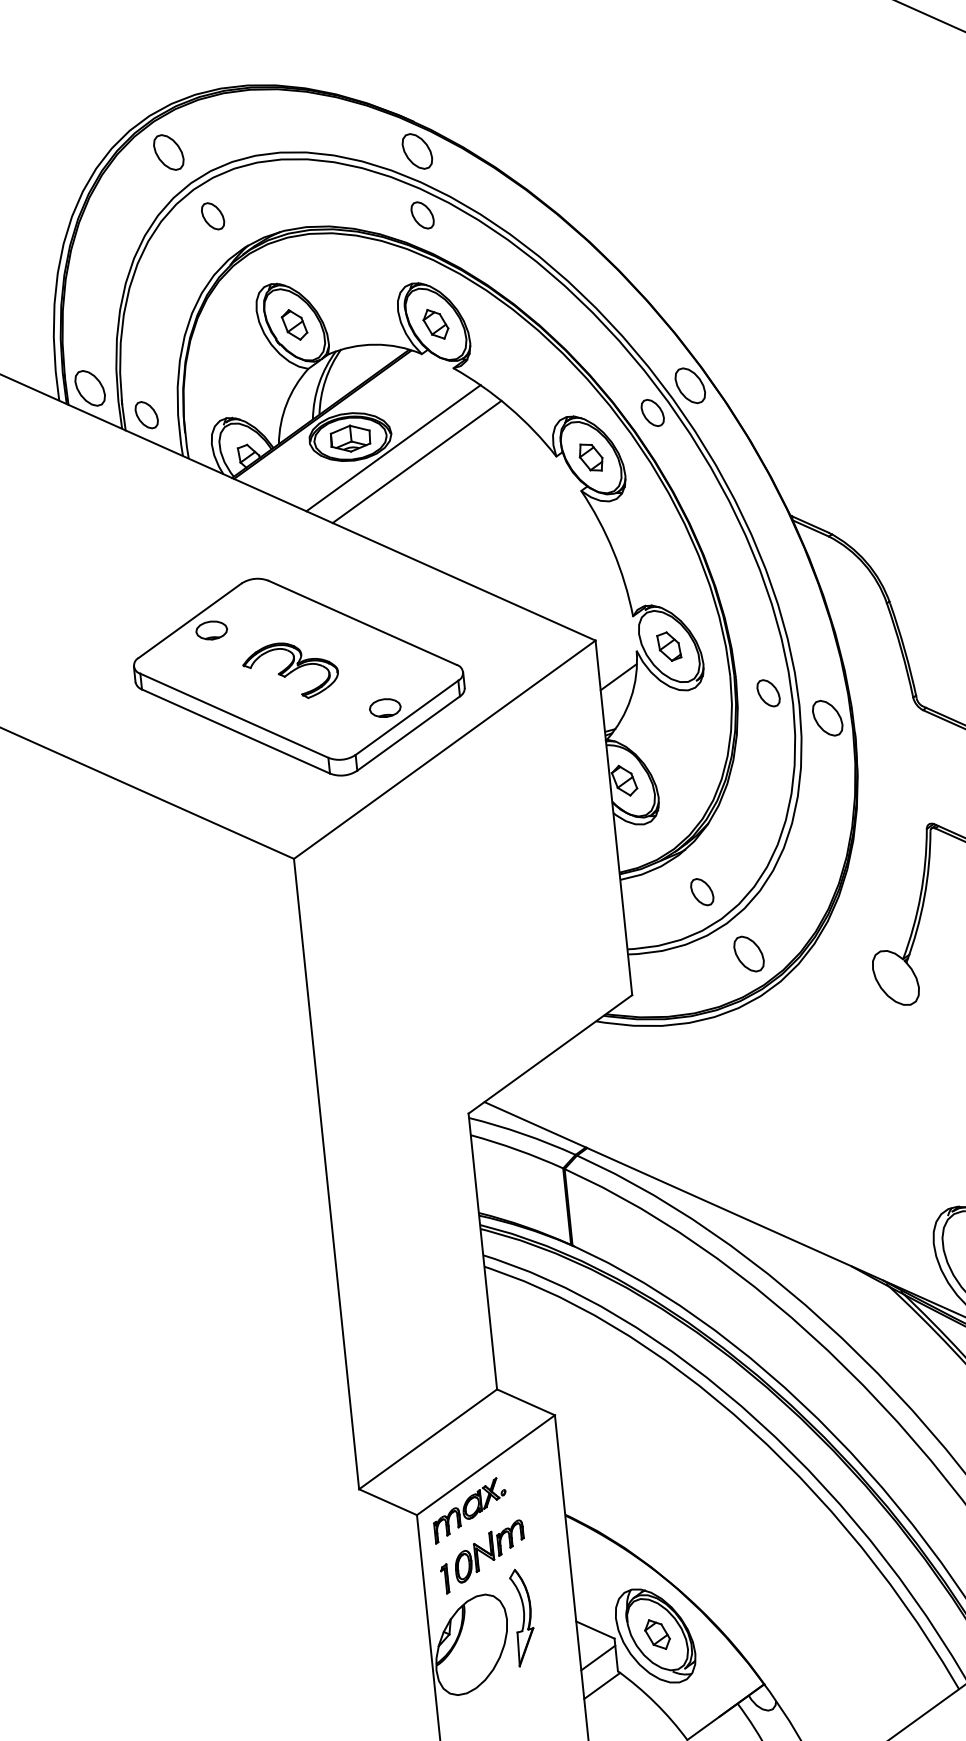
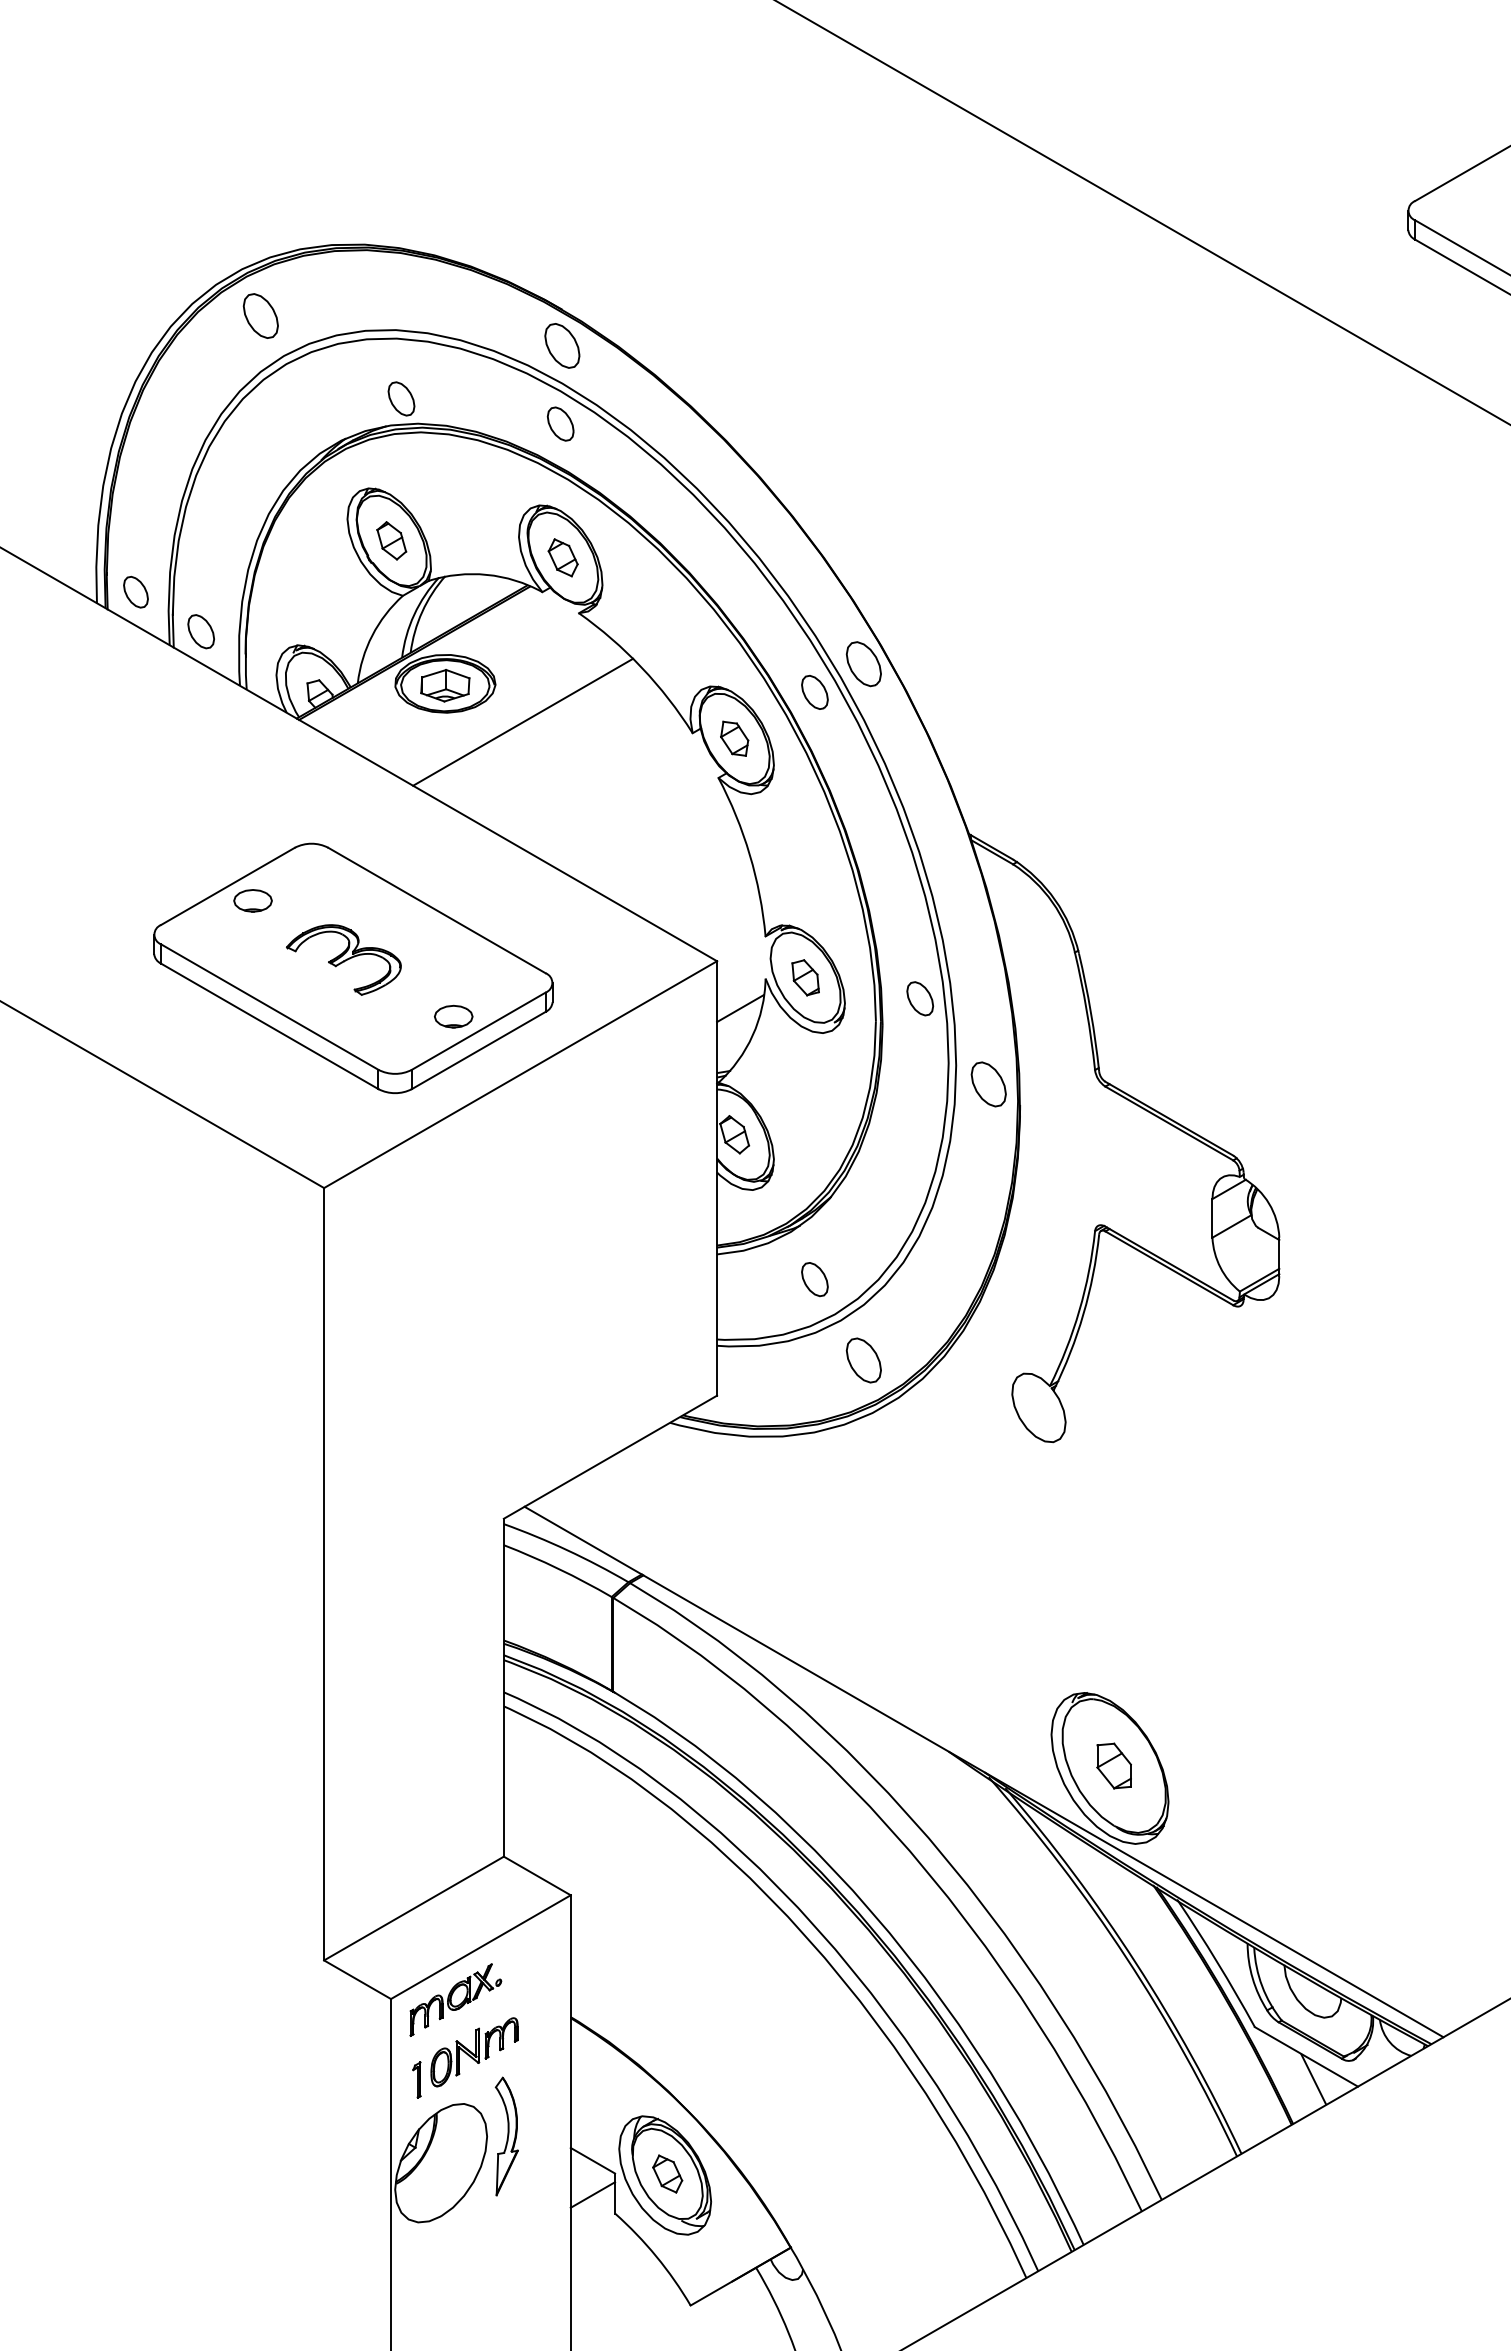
part: (213, 215) -> (401, 398), moved
part: (89, 388) -> (135, 592), size x0.7
line: (392, 448) -> (495, 702), removed
part: (768, 693) -> (920, 998), moved
line: (601, 1685) -> (593, 2228), removed

